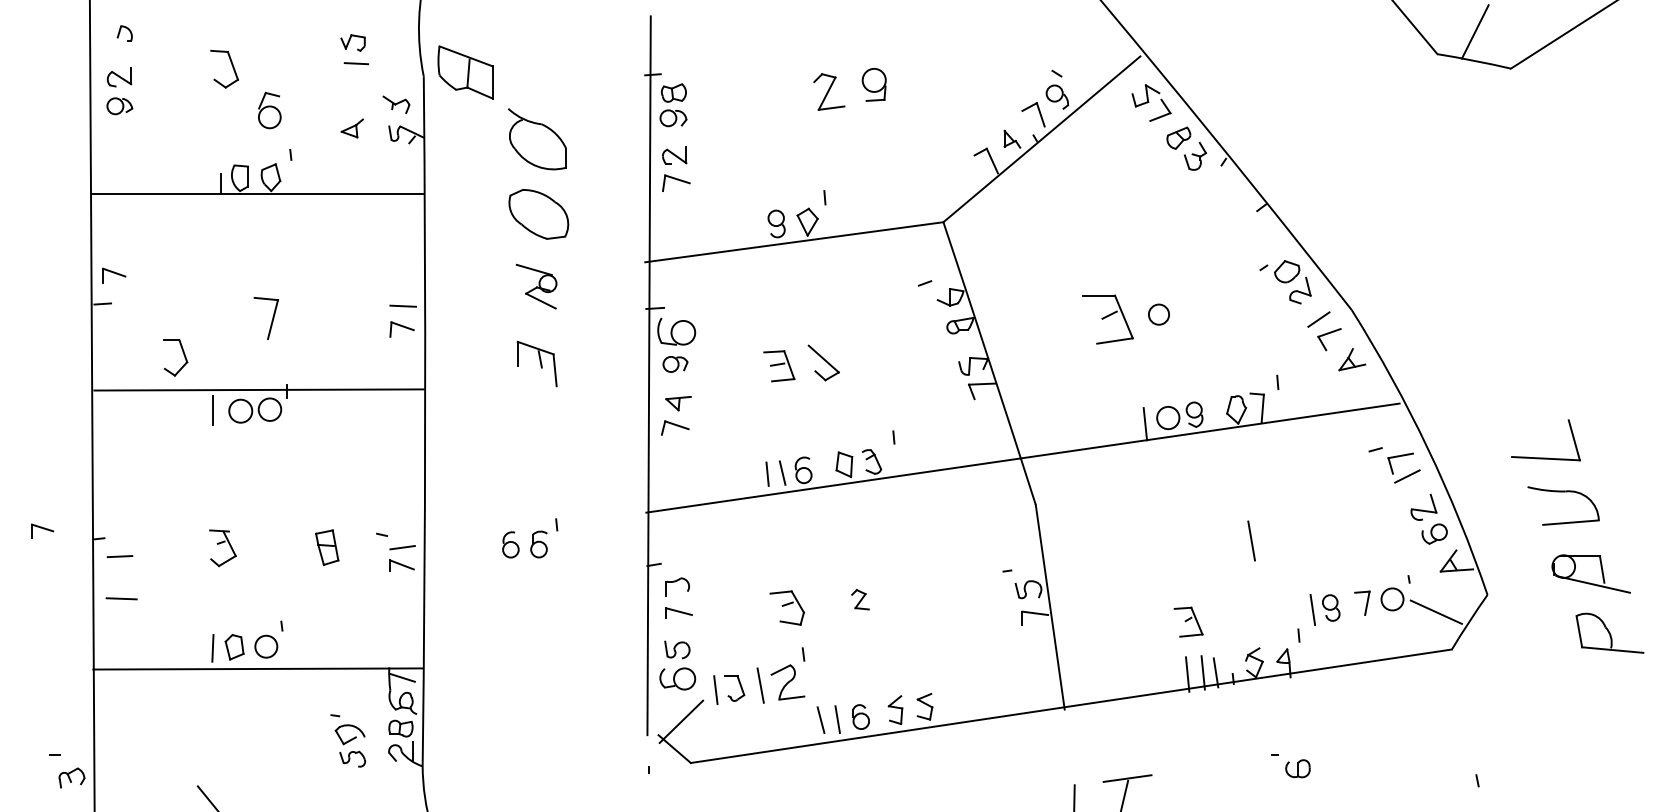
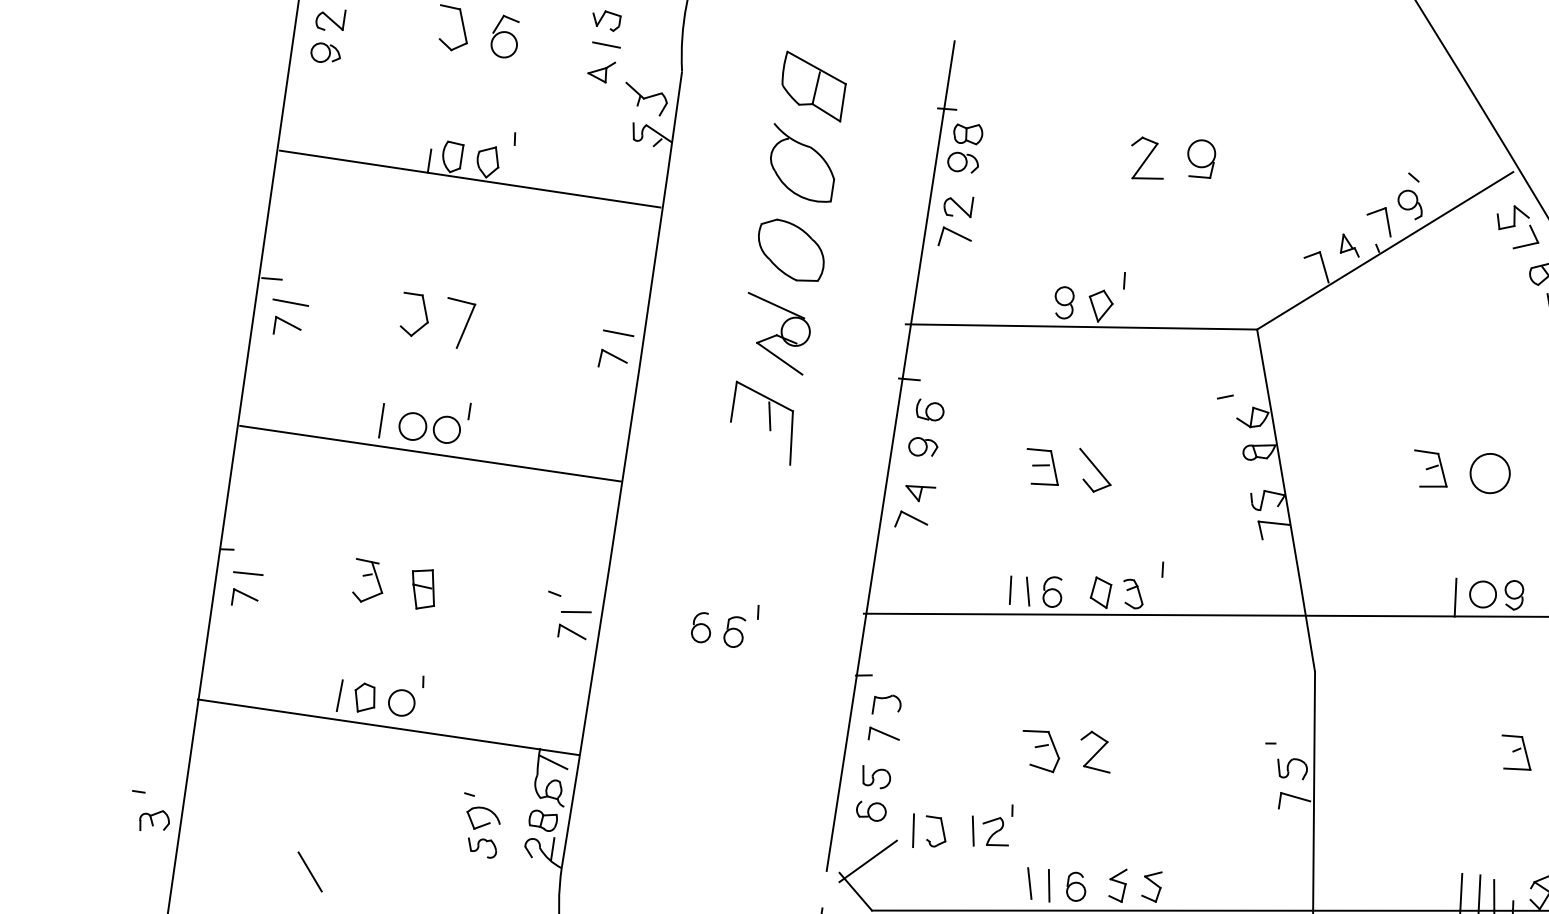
part: (465, 72) -> (812, 86), moved
part: (396, 104) -> (645, 99), size x1.43
part: (269, 110) -> (505, 36), moved
part: (351, 128) -> (600, 71), moved
part: (114, 275) -> (288, 326), moved
part: (536, 286) -> (776, 333), size x1.43
circle: (1158, 314) -> (1489, 473), size x1.67
part: (1108, 319) -> (1431, 470), size x0.62
part: (676, 332) -> (929, 410), size x0.62
part: (183, 355) -> (424, 314), moved
part: (536, 363) -> (762, 422), size x1.43
line: (258, 389) -> (429, 453), moved
part: (42, 530) -> (245, 597), moved
part: (327, 547) -> (423, 589), moved
line: (121, 598) -> (290, 302), moved
part: (860, 599) -> (1096, 751), size x1.67
part: (786, 607) -> (1039, 749), moved
part: (1188, 621) -> (1516, 752), moved
part: (780, 675) -> (990, 824), size x0.71
part: (677, 678) -> (871, 810), size x0.71

